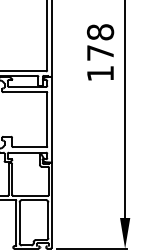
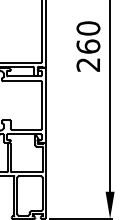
text: (100, 52) -> (88, 46), 178 -> 260

